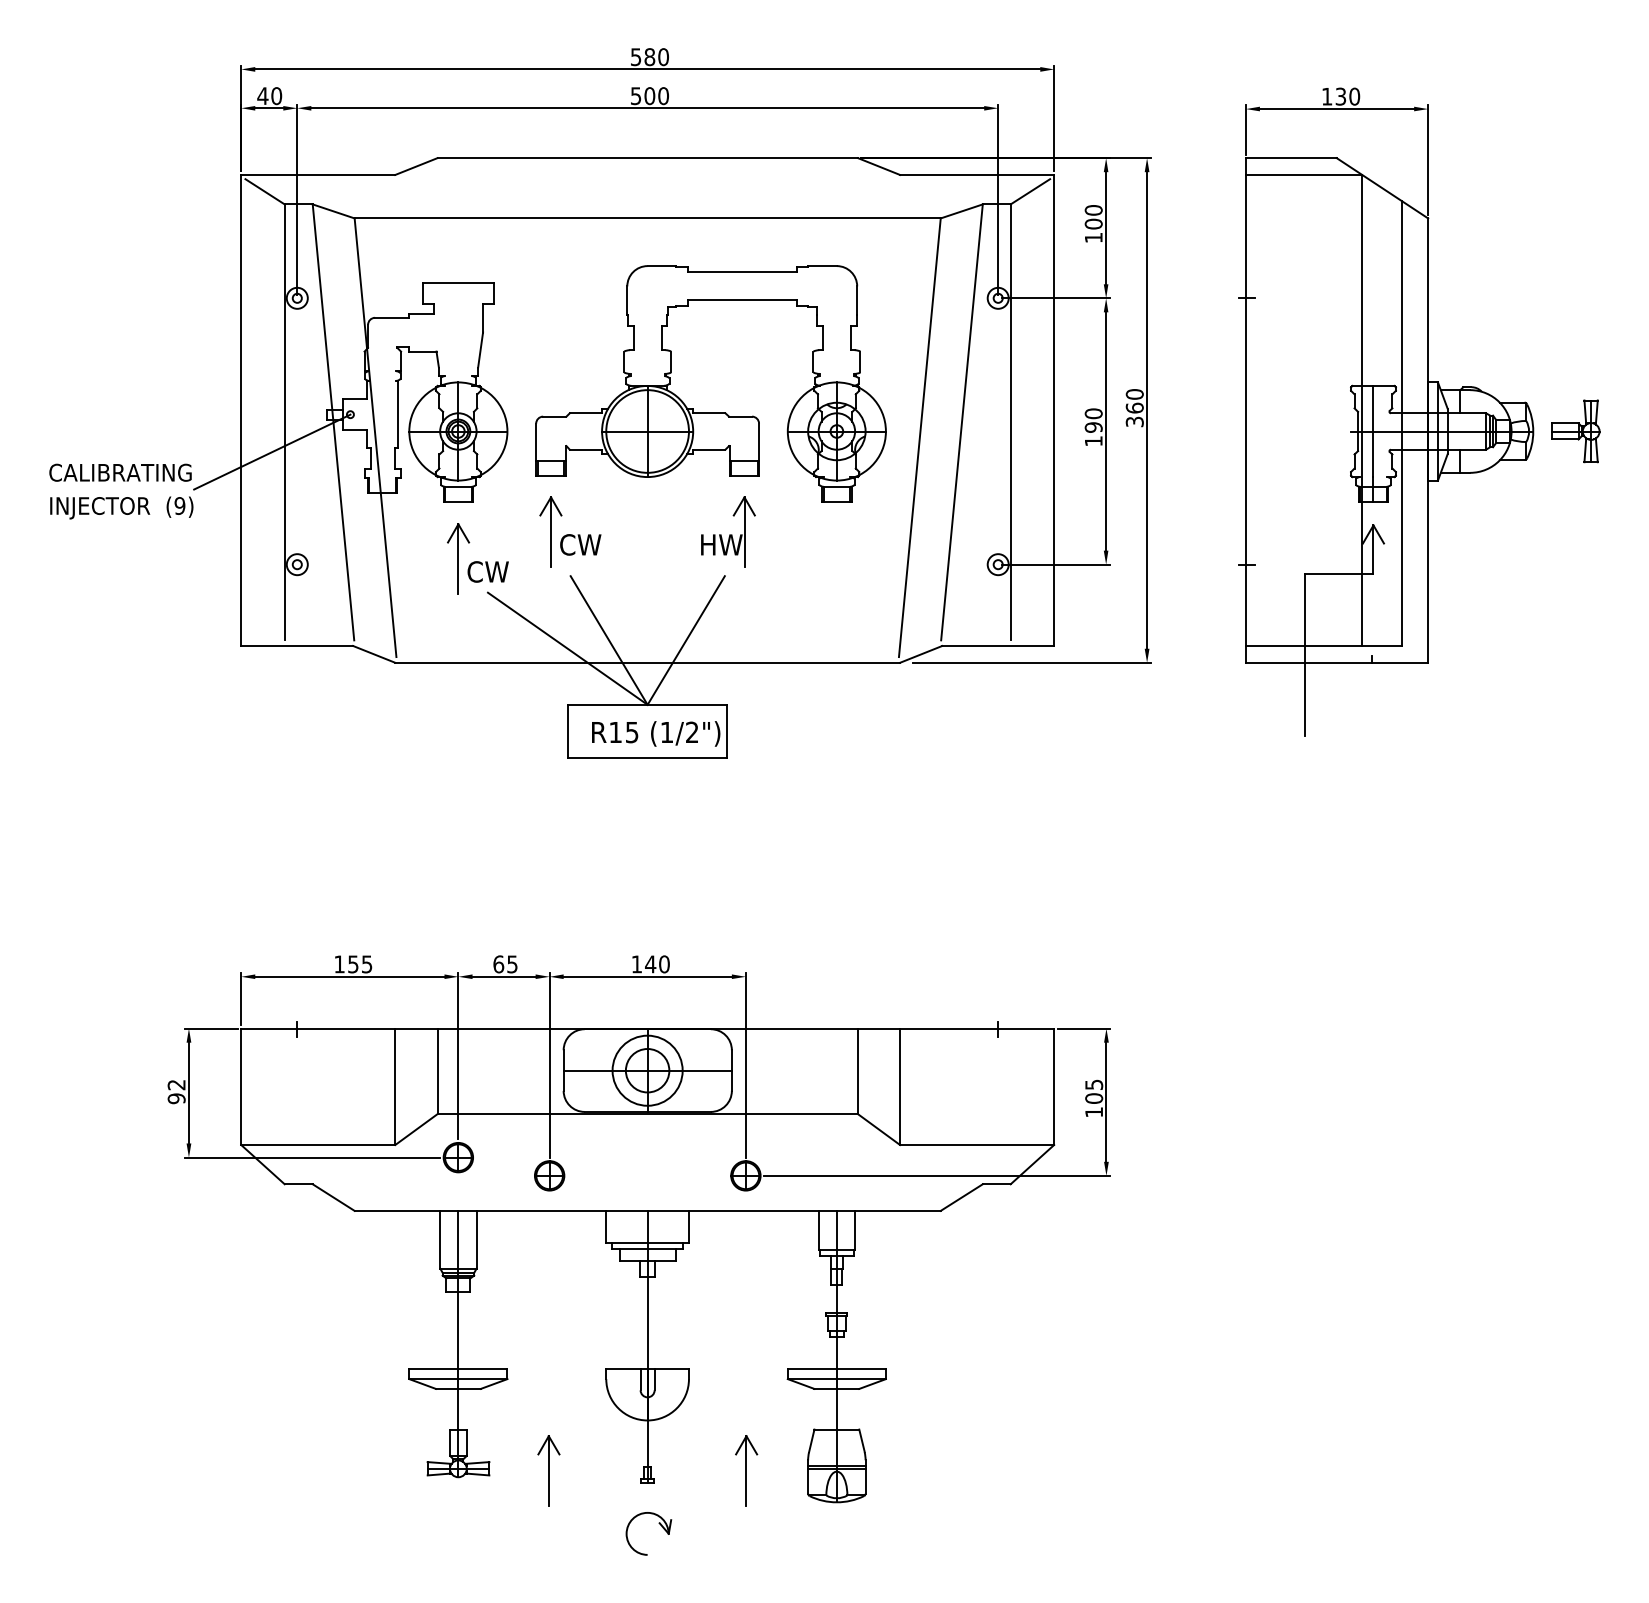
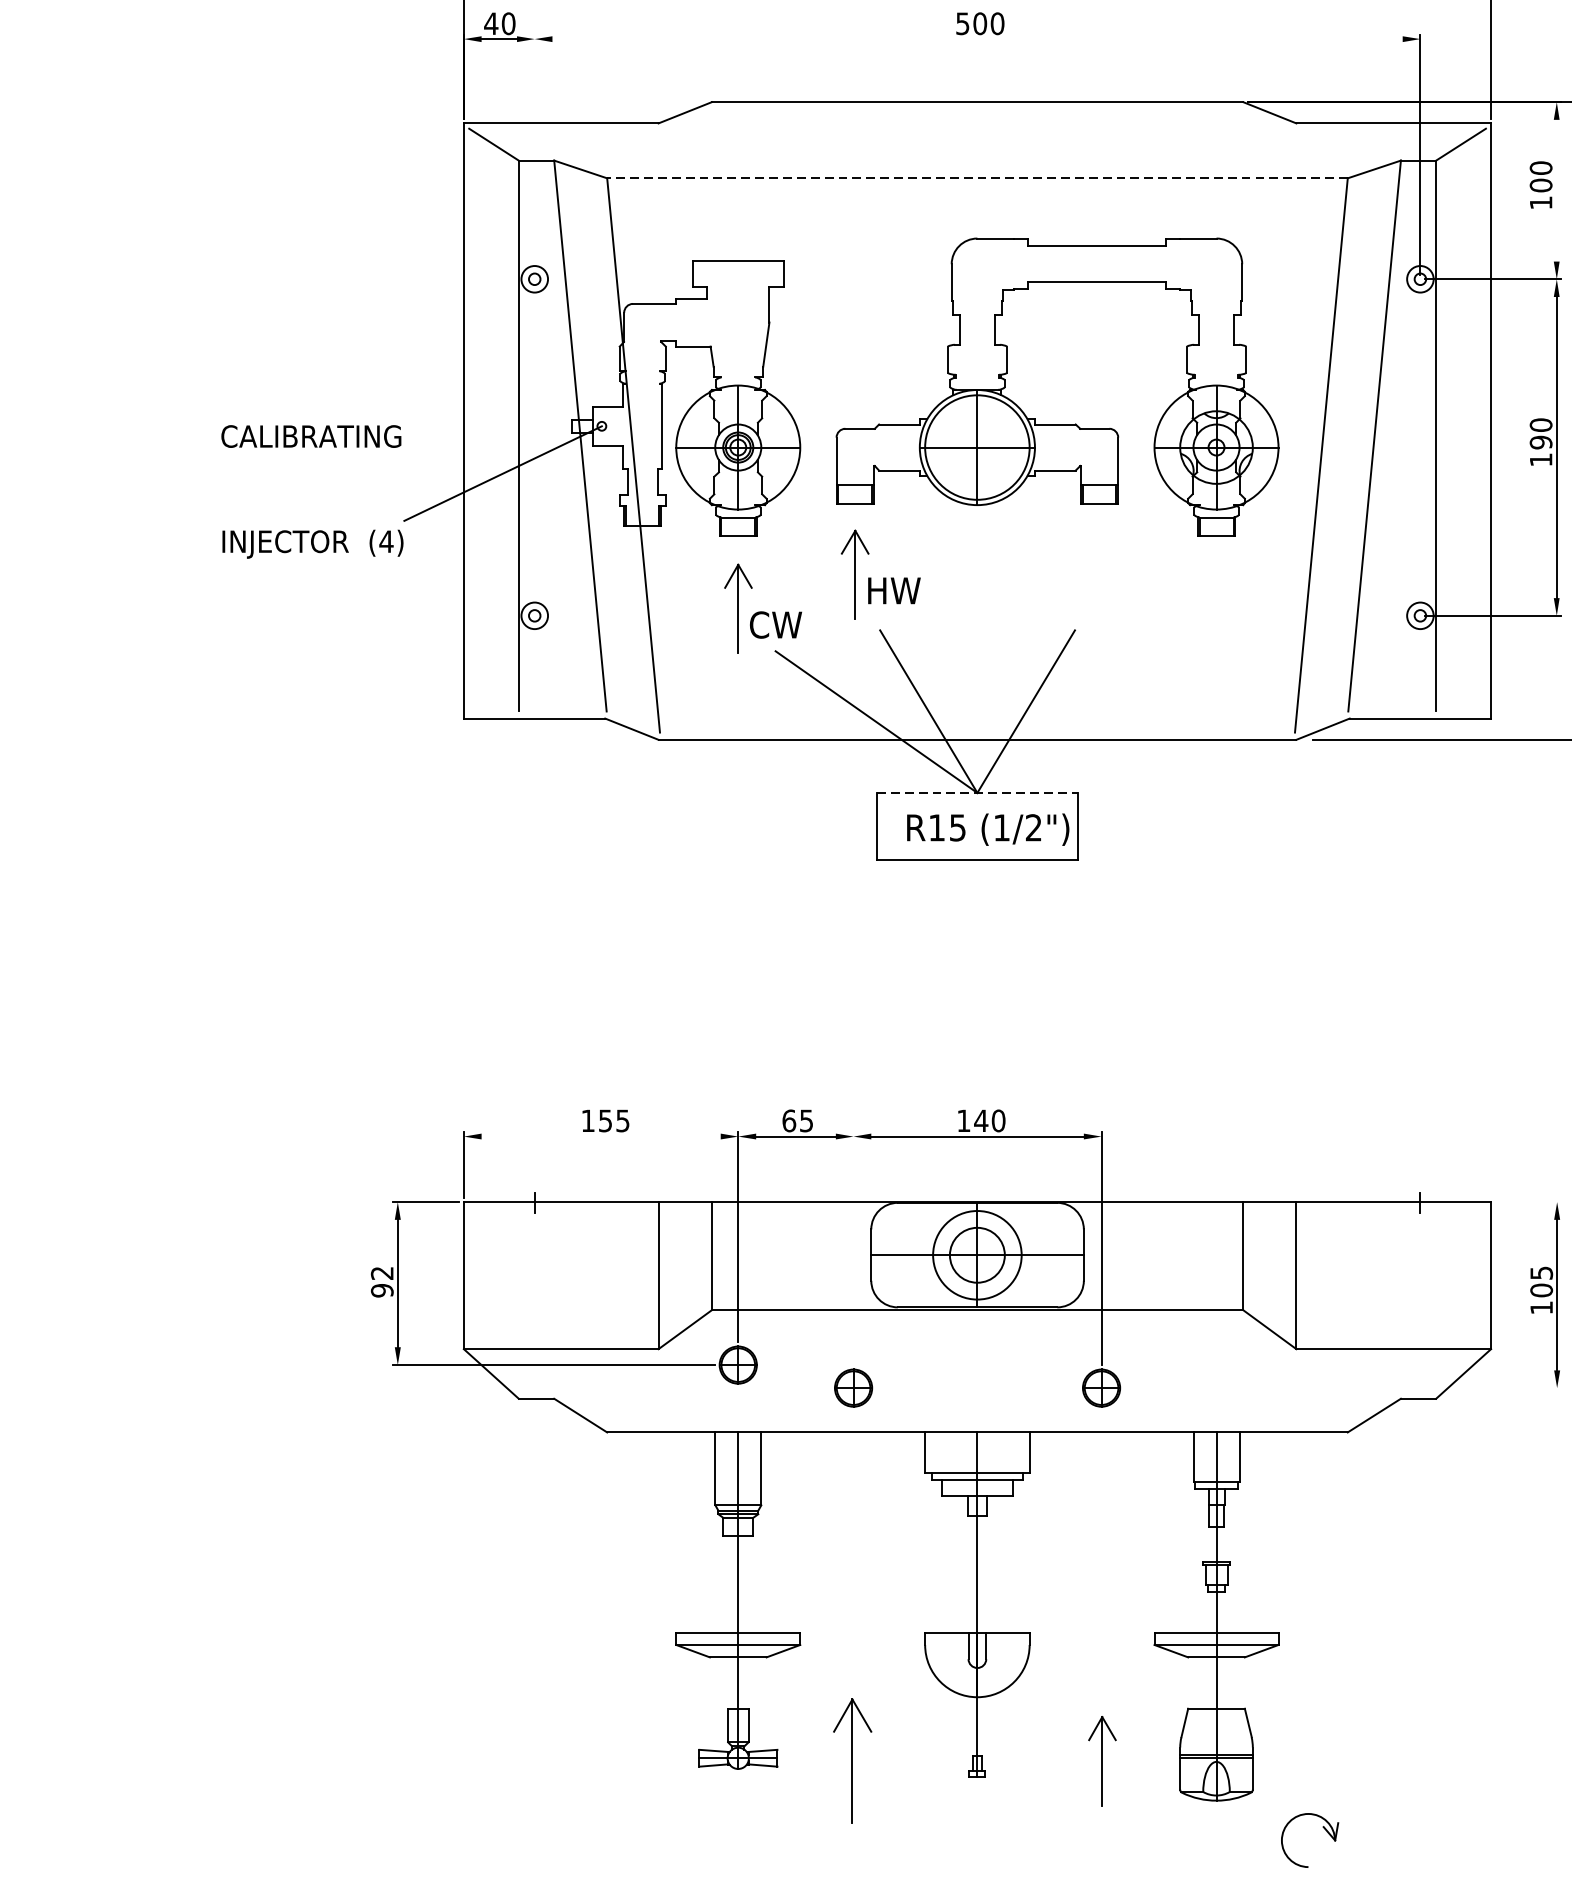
line: (647, 108) -> (977, 39), removed
line: (297, 199) -> (534, 154), removed
line: (647, 218) -> (977, 178), solid -> dashed
line: (1106, 228) -> (1557, 191), removed
text: (120, 472) -> (311, 436), moved
text: (179, 505) -> (385, 541), (9) -> (4)
part: (728, 531) -> (1079, 573), removed
text: (581, 544) -> (893, 590), CW -> HW
line: (647, 704) -> (977, 792), solid -> dashed
line: (349, 976) -> (600, 1136), removed
line: (1083, 1028) -> (1528, 1201), removed
line: (549, 1065) -> (853, 1248), removed
line: (936, 1175) -> (1342, 1387), removed
part: (548, 1470) -> (852, 1760), size x1.4
part: (658, 1523) -> (1322, 1827), moved

